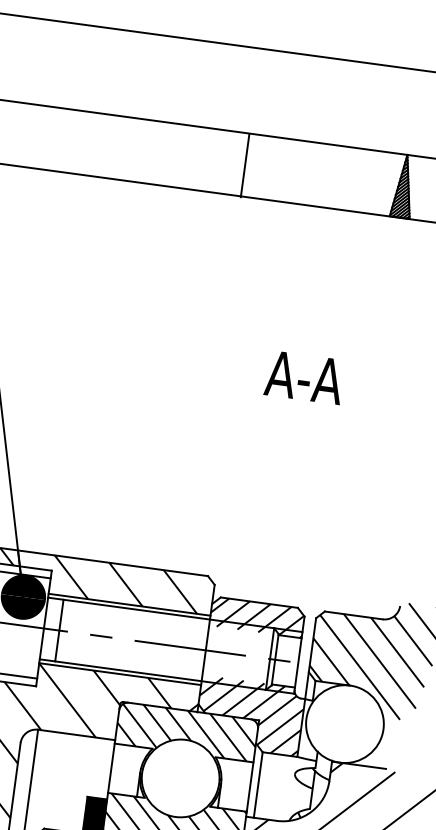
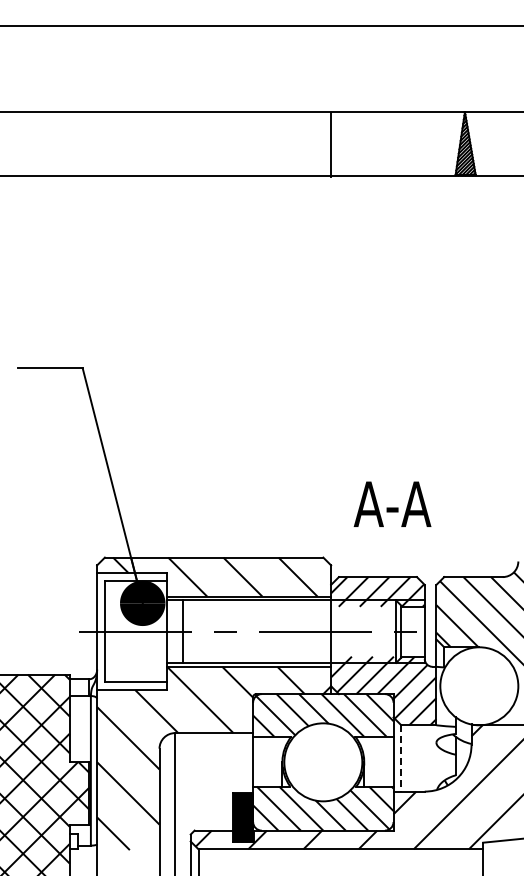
line: (245, 165) -> (331, 144), moved
text: (304, 376) -> (392, 503), moved
line: (258, 785) -> (401, 758), solid -> dashed

